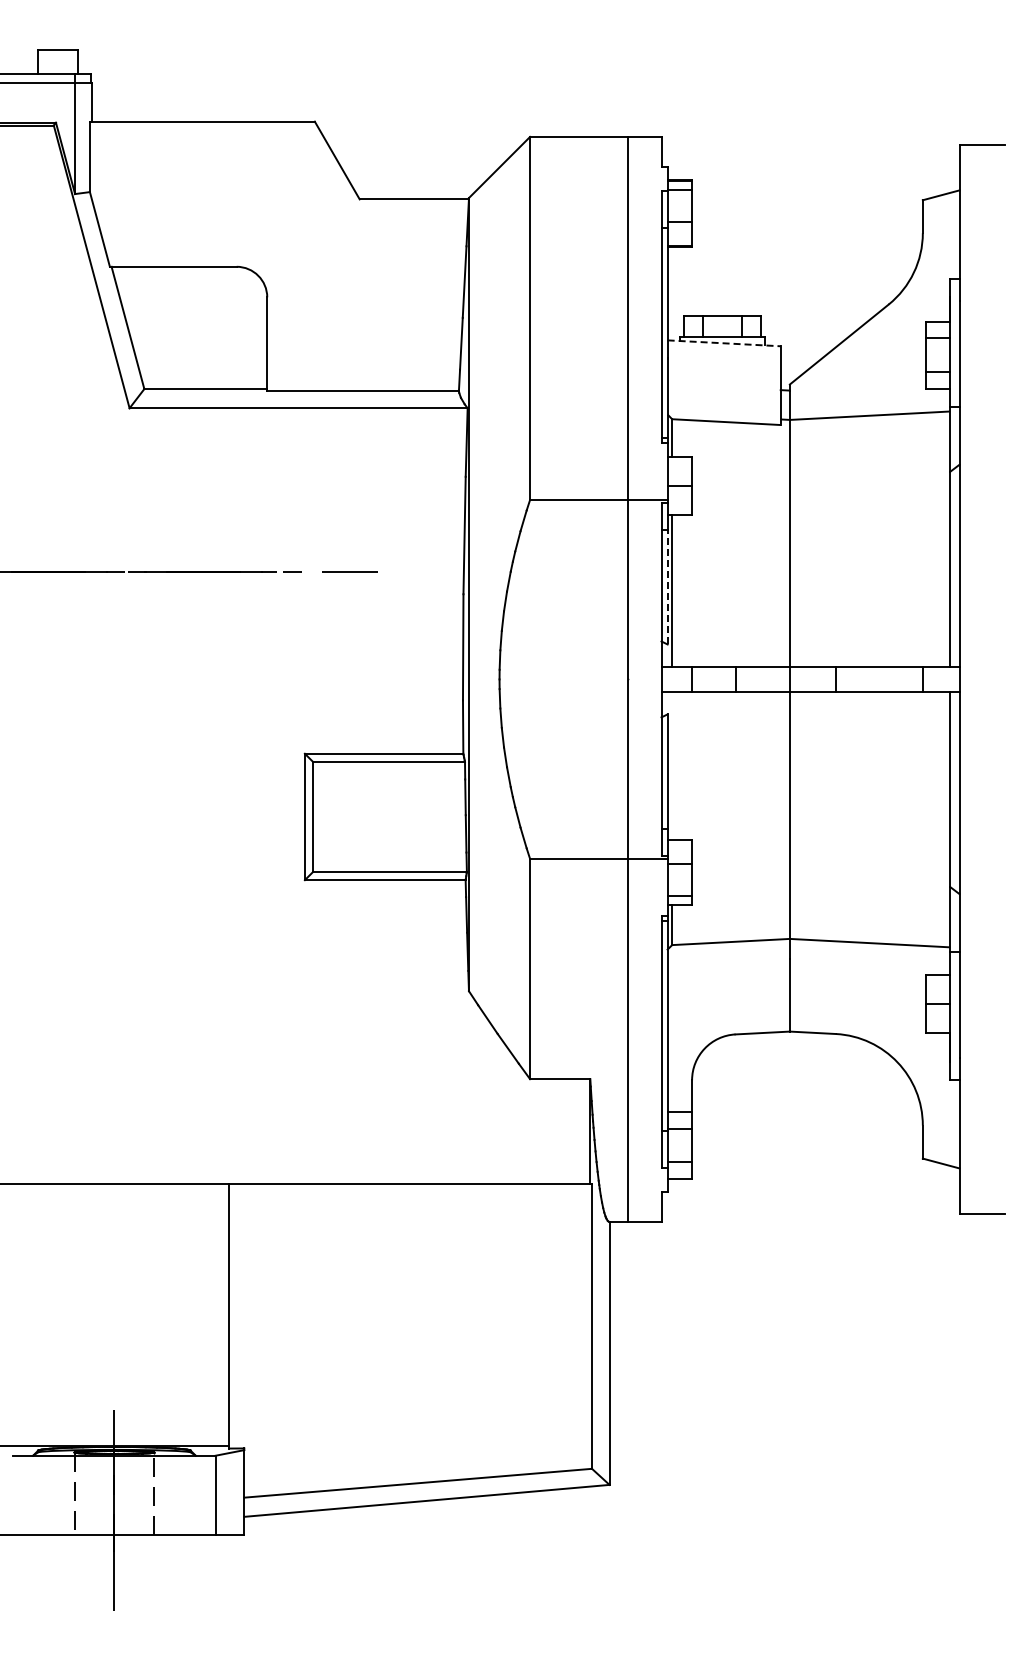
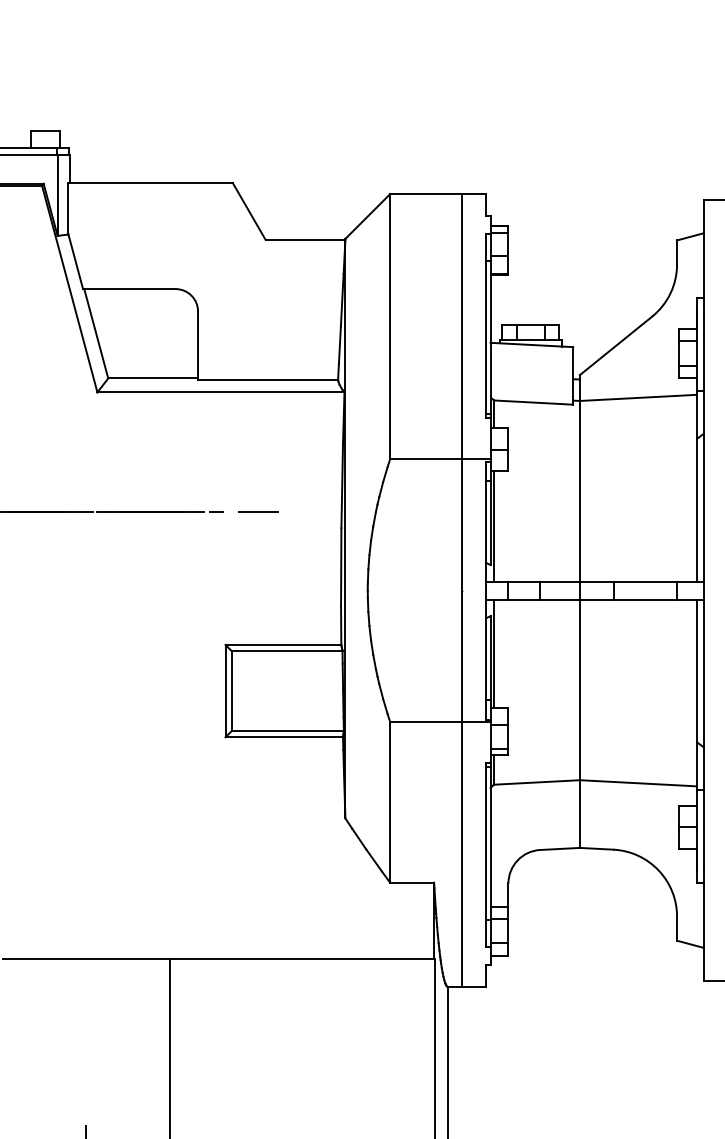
line: (724, 343) -> (532, 345), dashed -> solid
line: (667, 586) -> (490, 522), dashed -> solid
line: (672, 765) -> (494, 653), added

